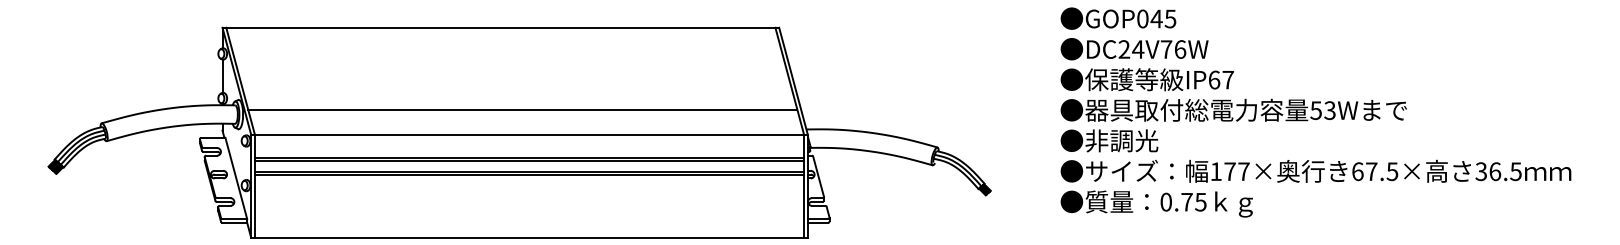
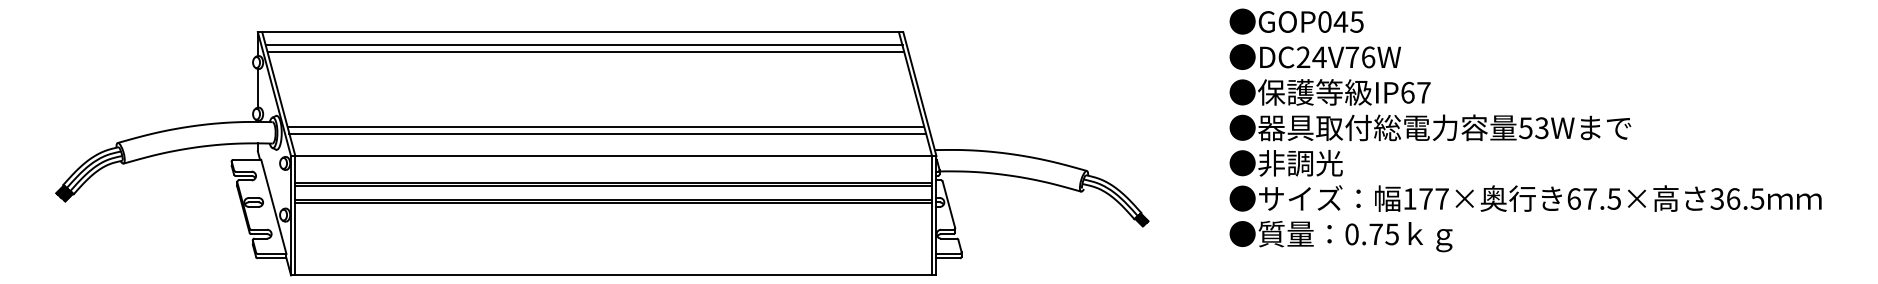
line: (503, 39) -> (583, 45), added
line: (505, 44) -> (585, 51), added
line: (524, 115) -> (607, 133), added

